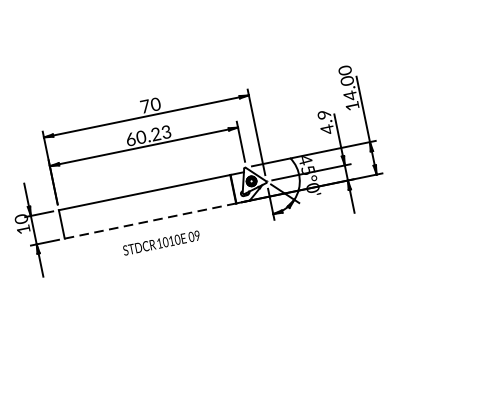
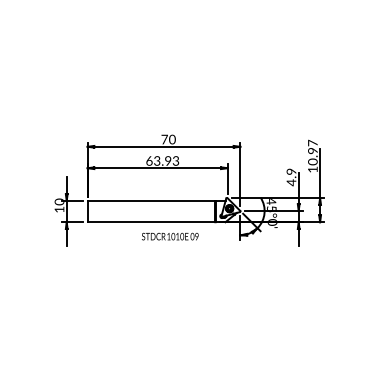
text: (347, 83) -> (312, 152), 14.00 -> 10.97
text: (148, 136) -> (162, 161), 60.23 -> 63.93
line: (150, 221) -> (151, 222), dashed -> solid
text: (161, 242) -> (170, 236), moved

